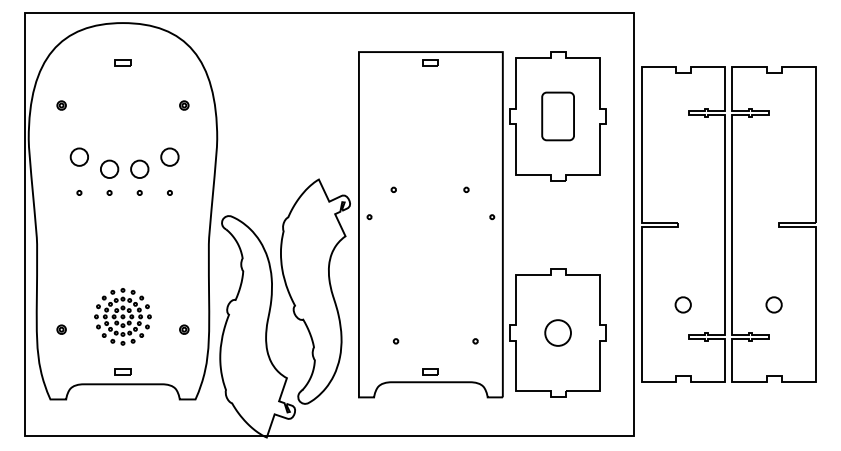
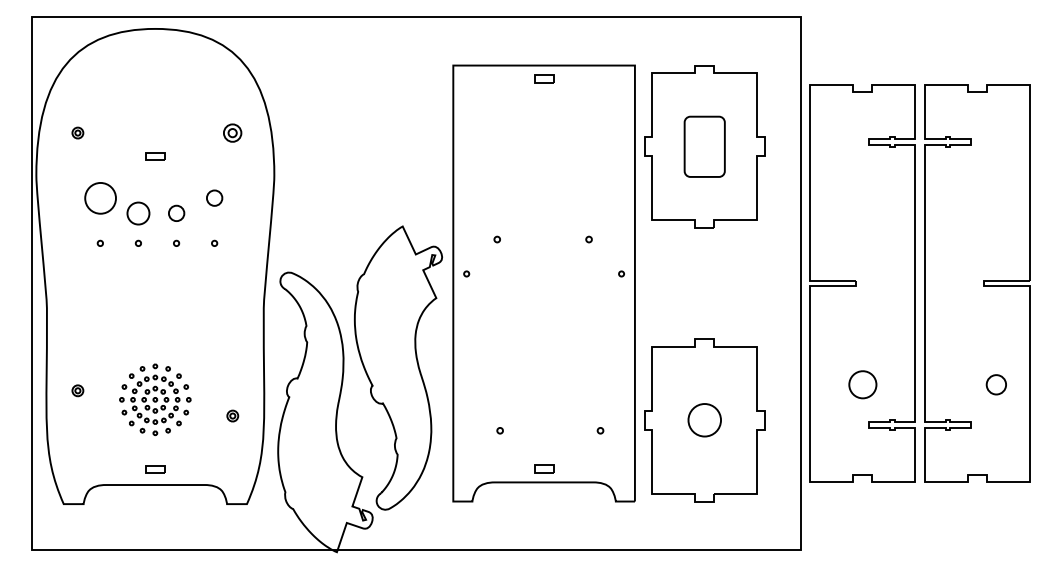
part: (122, 62) -> (154, 155), moved
part: (184, 105) -> (233, 132), size x1.6
part: (78, 156) -> (99, 197), size x1.4
part: (169, 156) -> (214, 197), size x0.7
part: (139, 168) -> (176, 212), size x0.7
part: (682, 304) -> (861, 384), size x1.4
part: (773, 304) -> (995, 384), moved
part: (61, 329) -> (77, 390), moved

